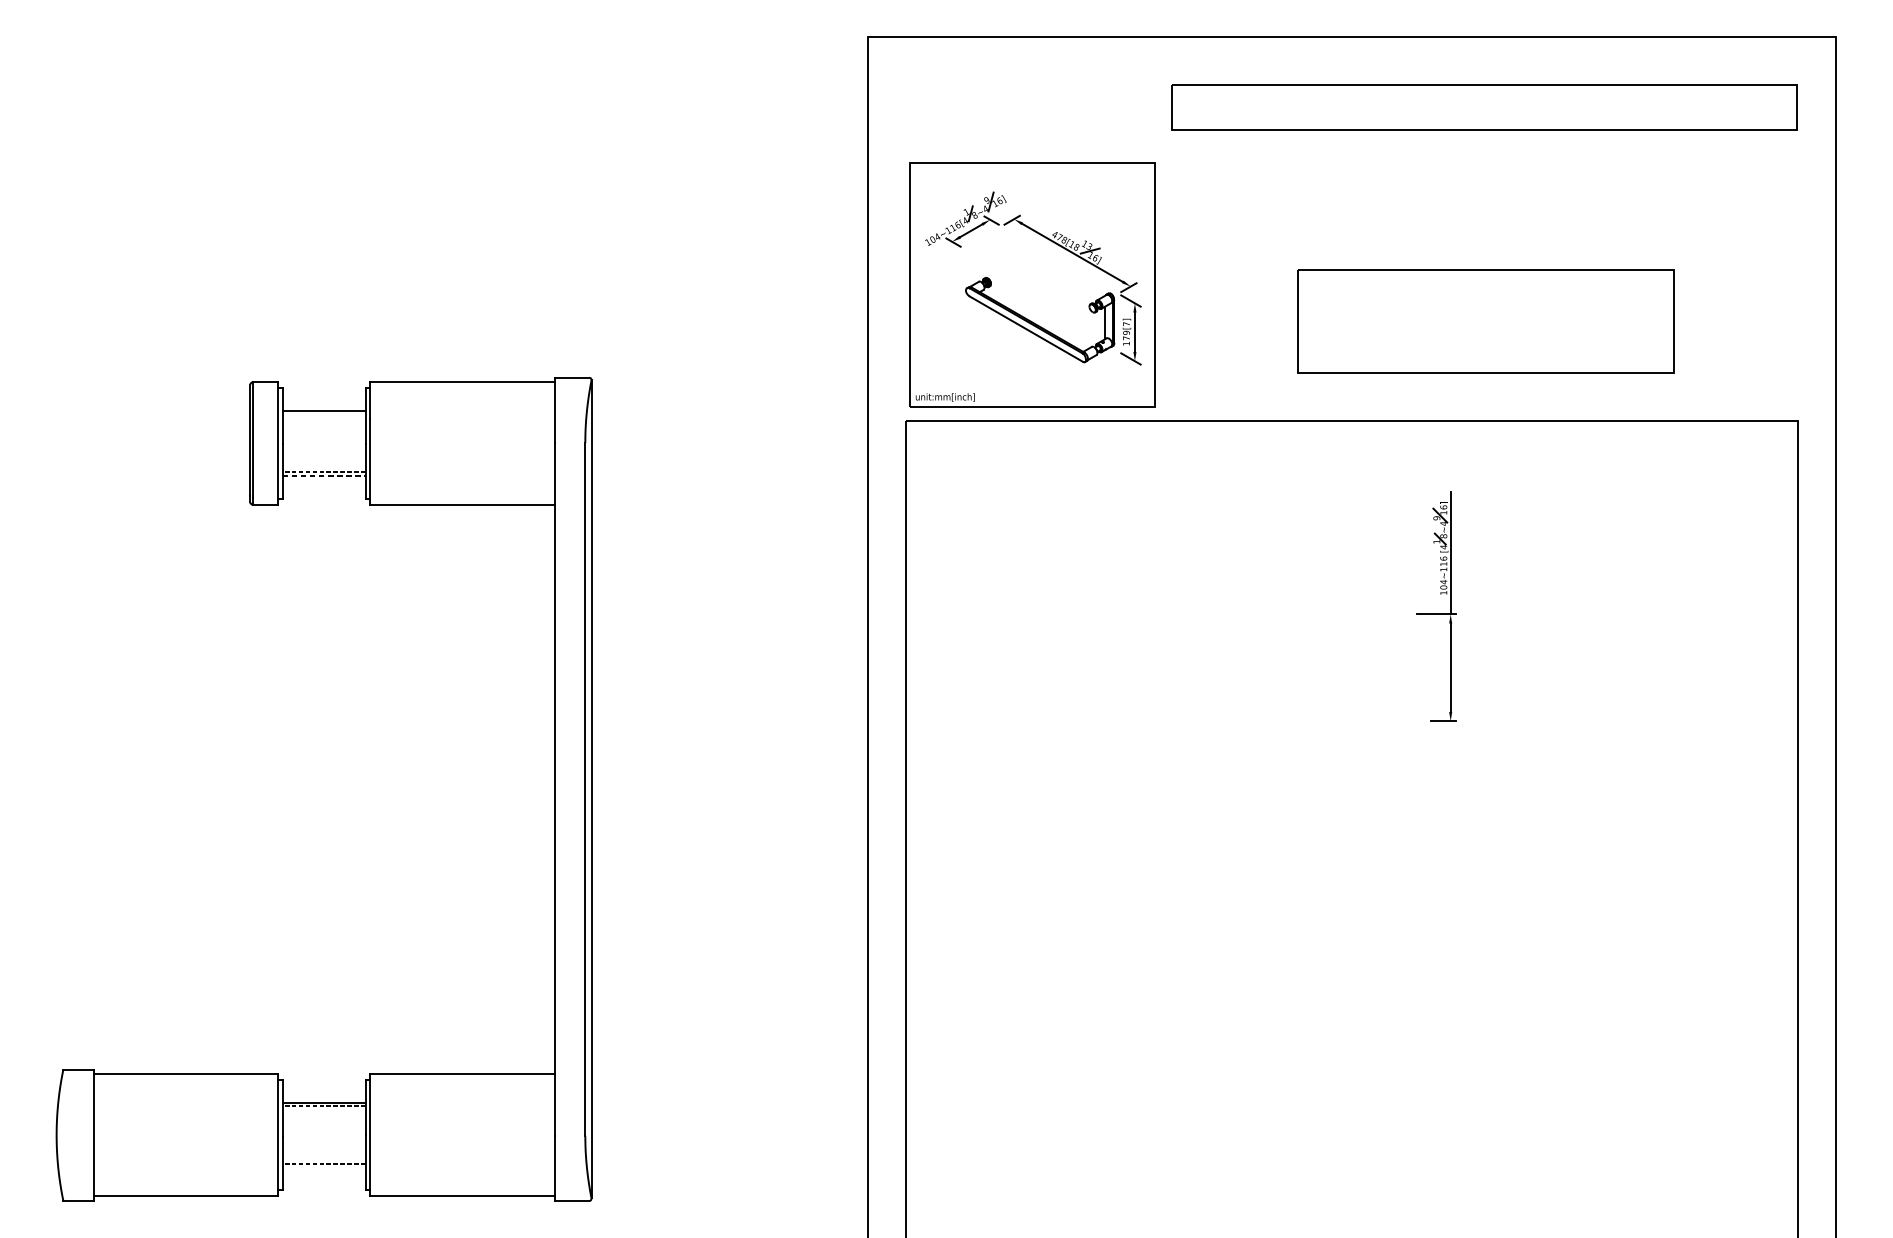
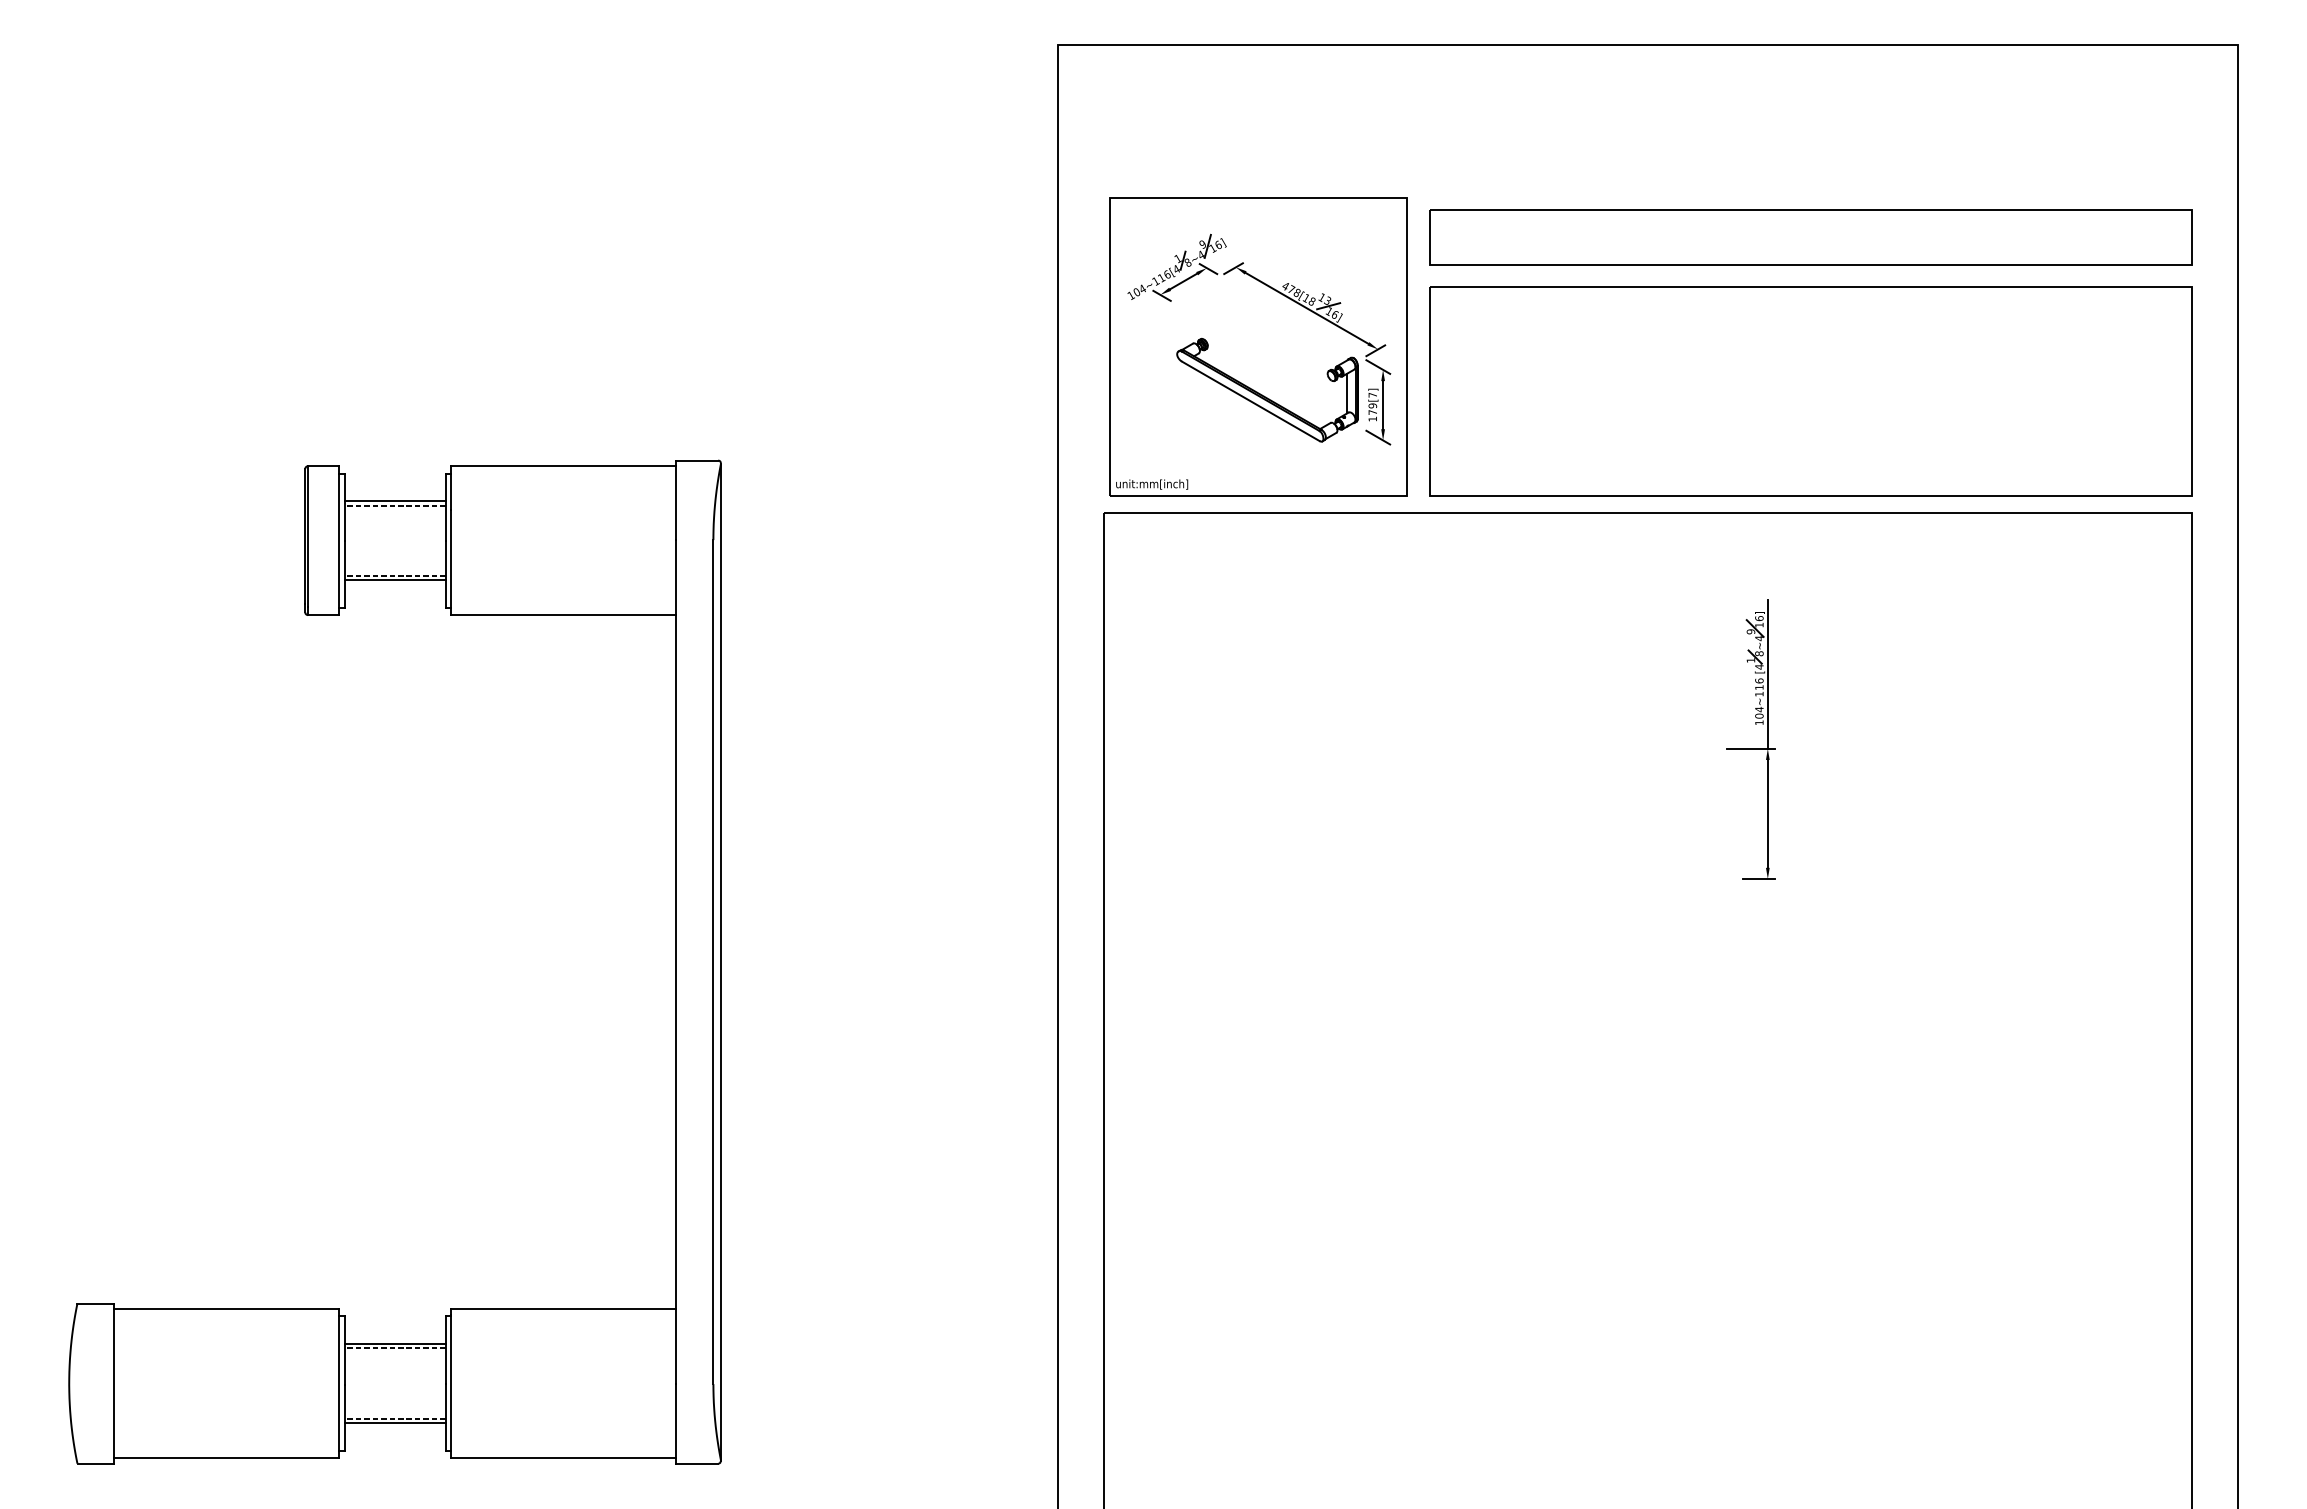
part: (1484, 107) -> (1810, 237), moved
part: (1485, 321) -> (1810, 391), size x1.67
line: (323, 414) -> (394, 505), added
line: (324, 476) -> (395, 580), dashed -> solid
line: (323, 1167) -> (394, 1422), added

